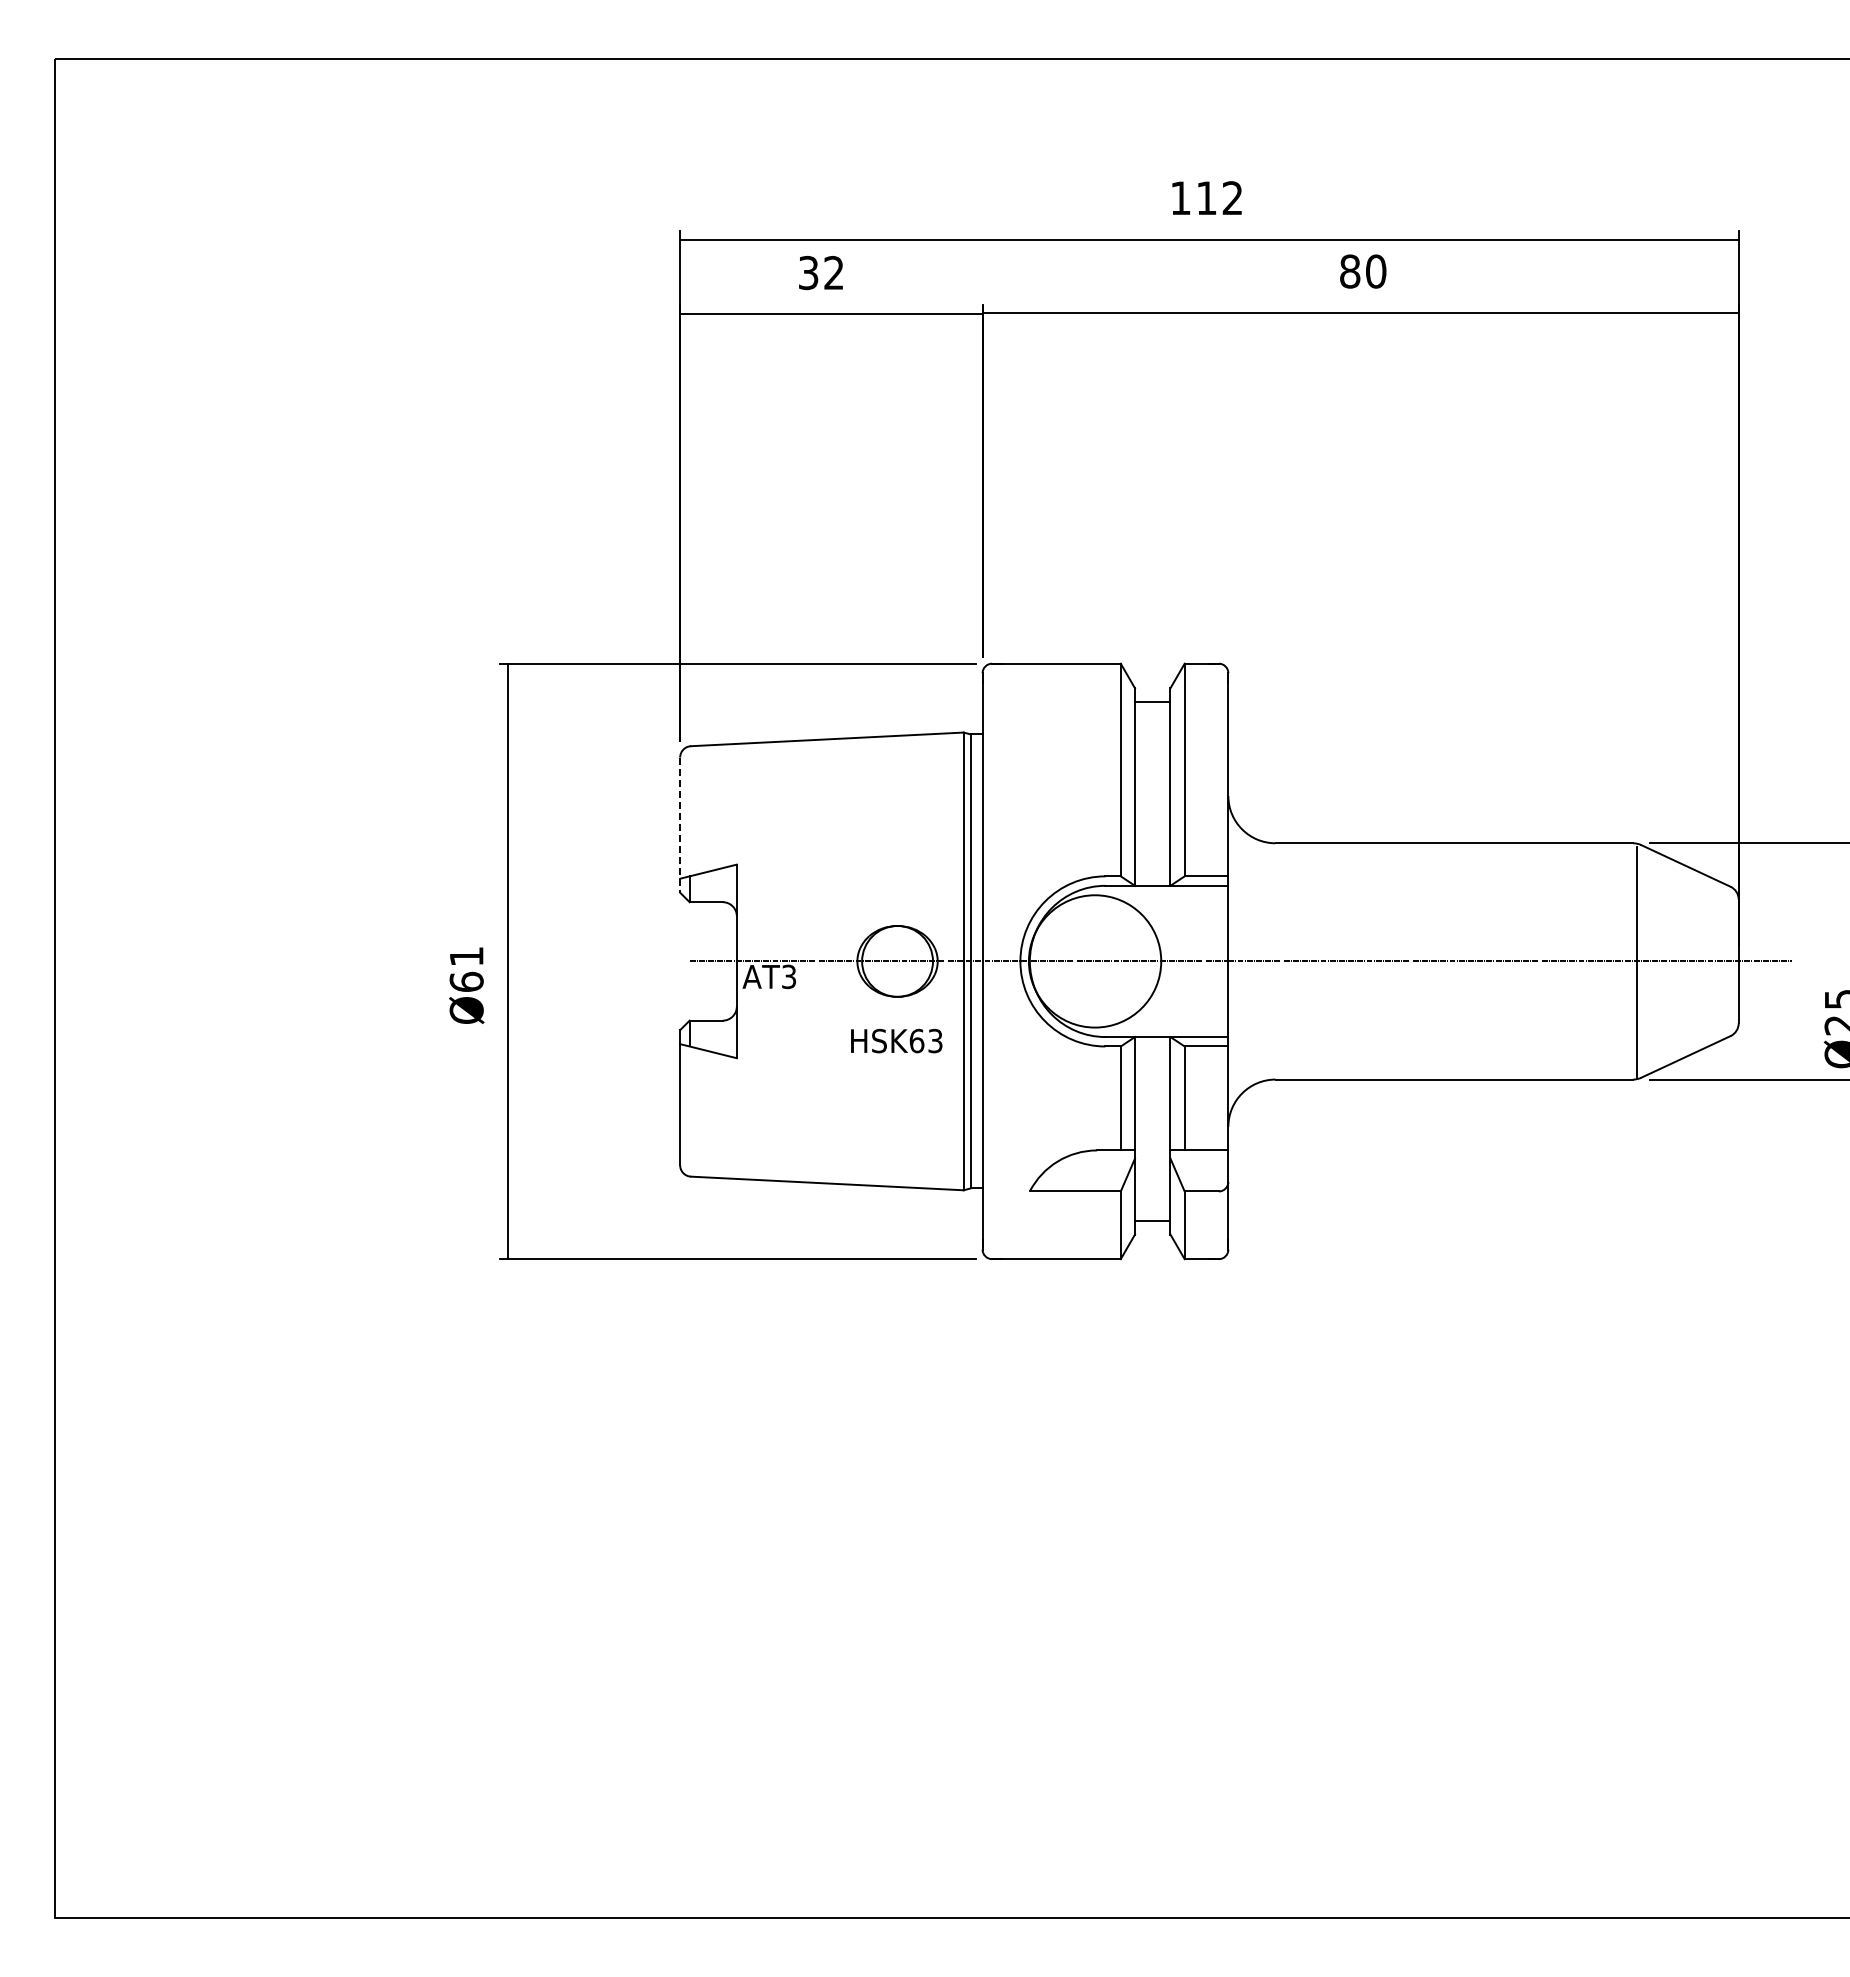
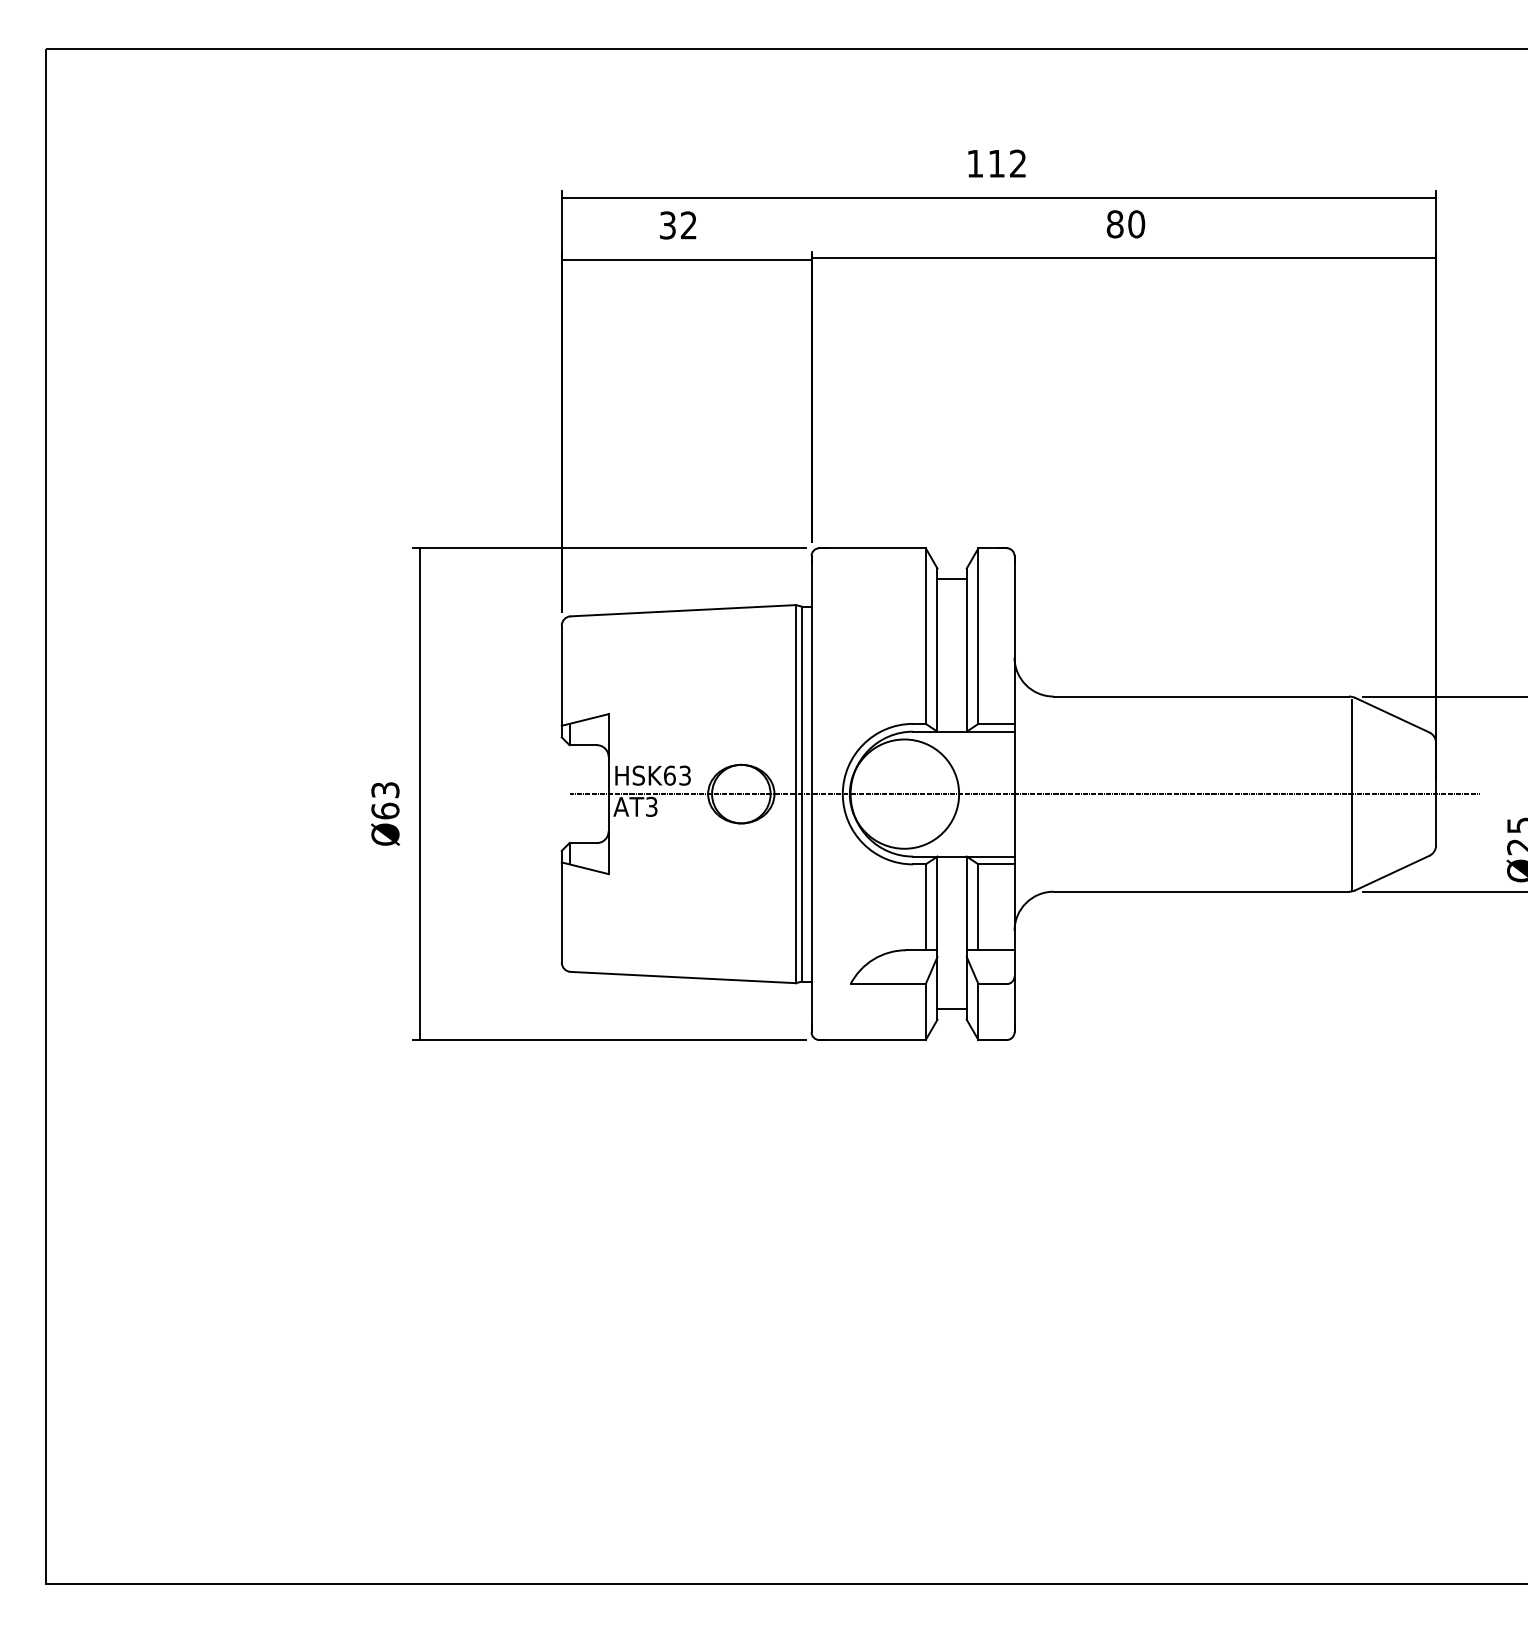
line: (680, 825) -> (562, 681), dashed -> solid
text: (466, 956) -> (385, 790), Ø61 -> Ø63
text: (896, 1040) -> (652, 775), moved

